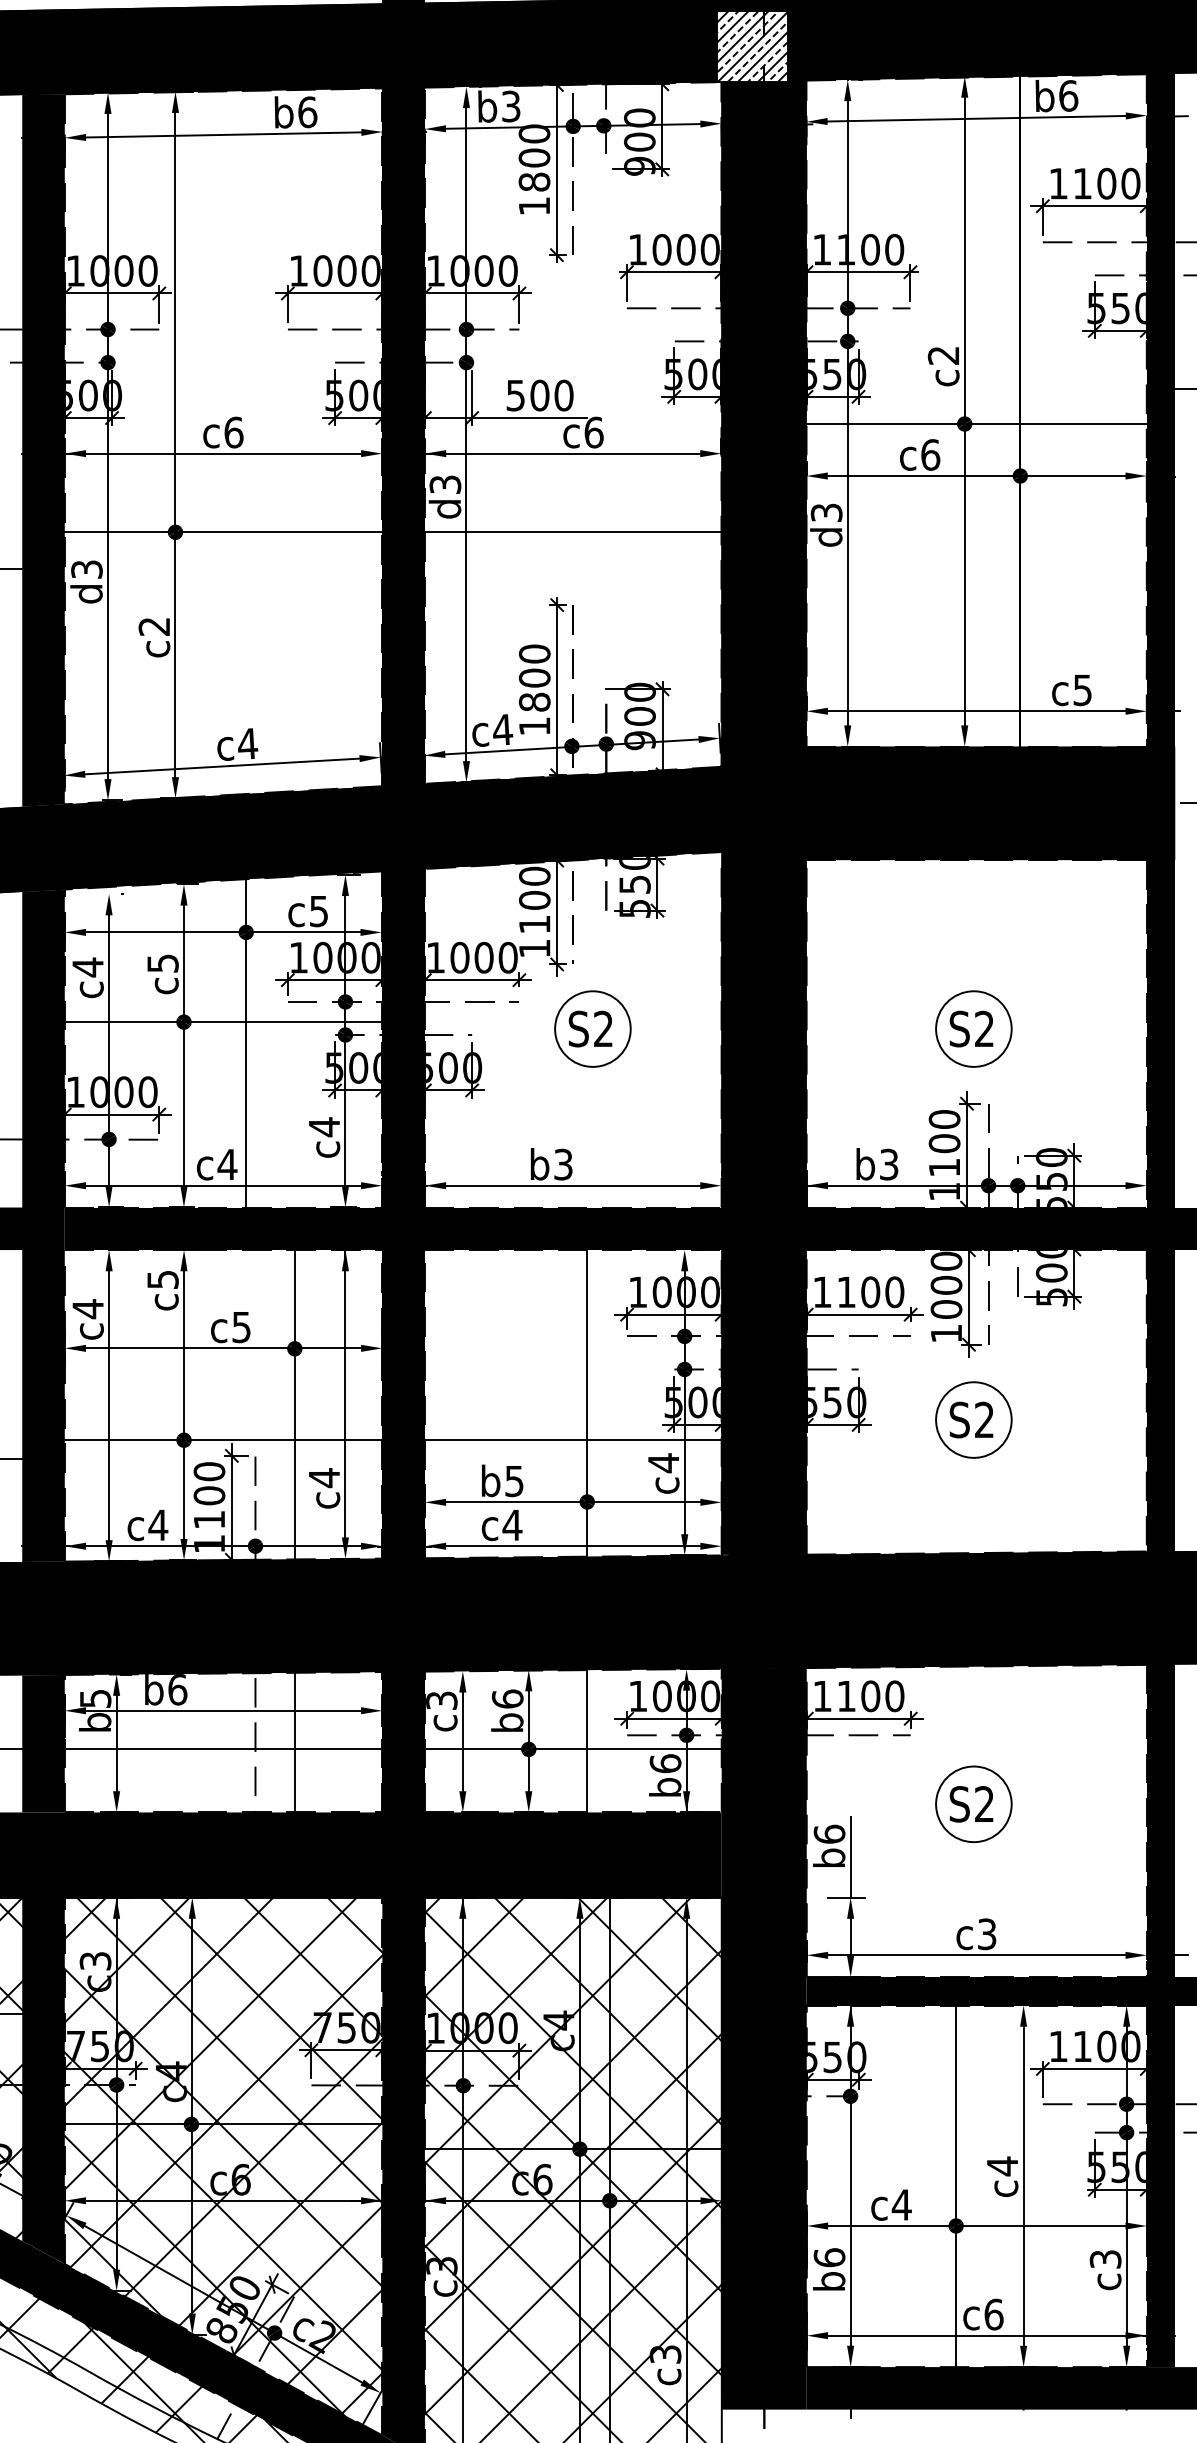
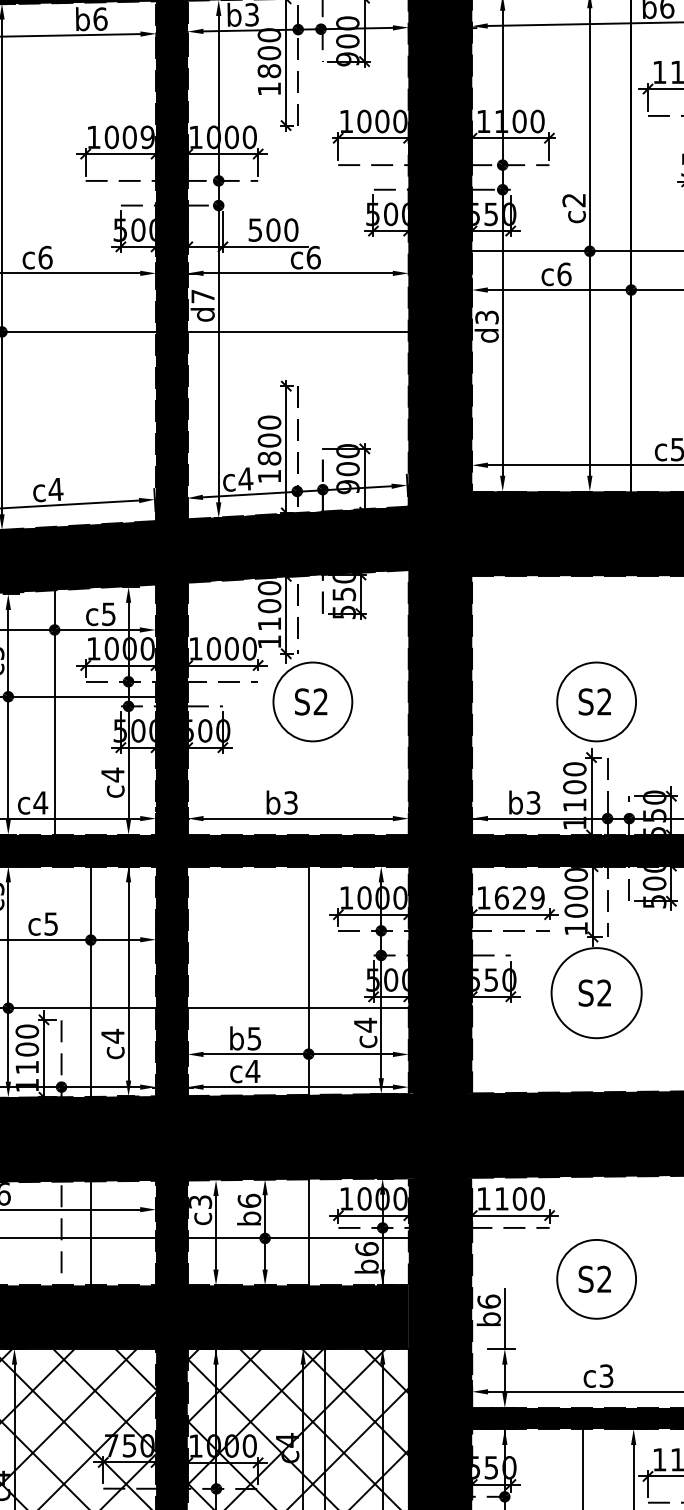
text: (370, 270) -> (147, 136), 1000 -> 1009
text: (445, 484) -> (203, 296), d3 -> d7
circle: (592, 1028) -> (312, 701), size x1.4
circle: (973, 1028) -> (596, 701), size x1.4
text: (870, 1292) -> (519, 898), 1100 -> 1629
circle: (973, 1419) -> (596, 992), size x1.6
circle: (973, 1804) -> (596, 1279), size x1.4

